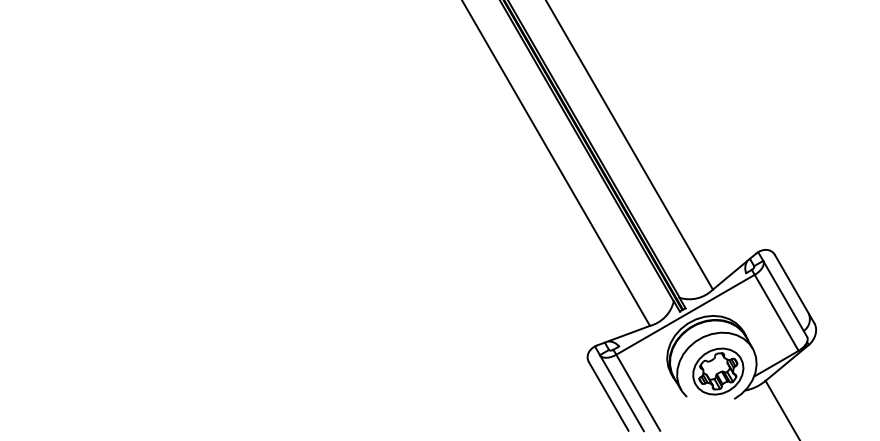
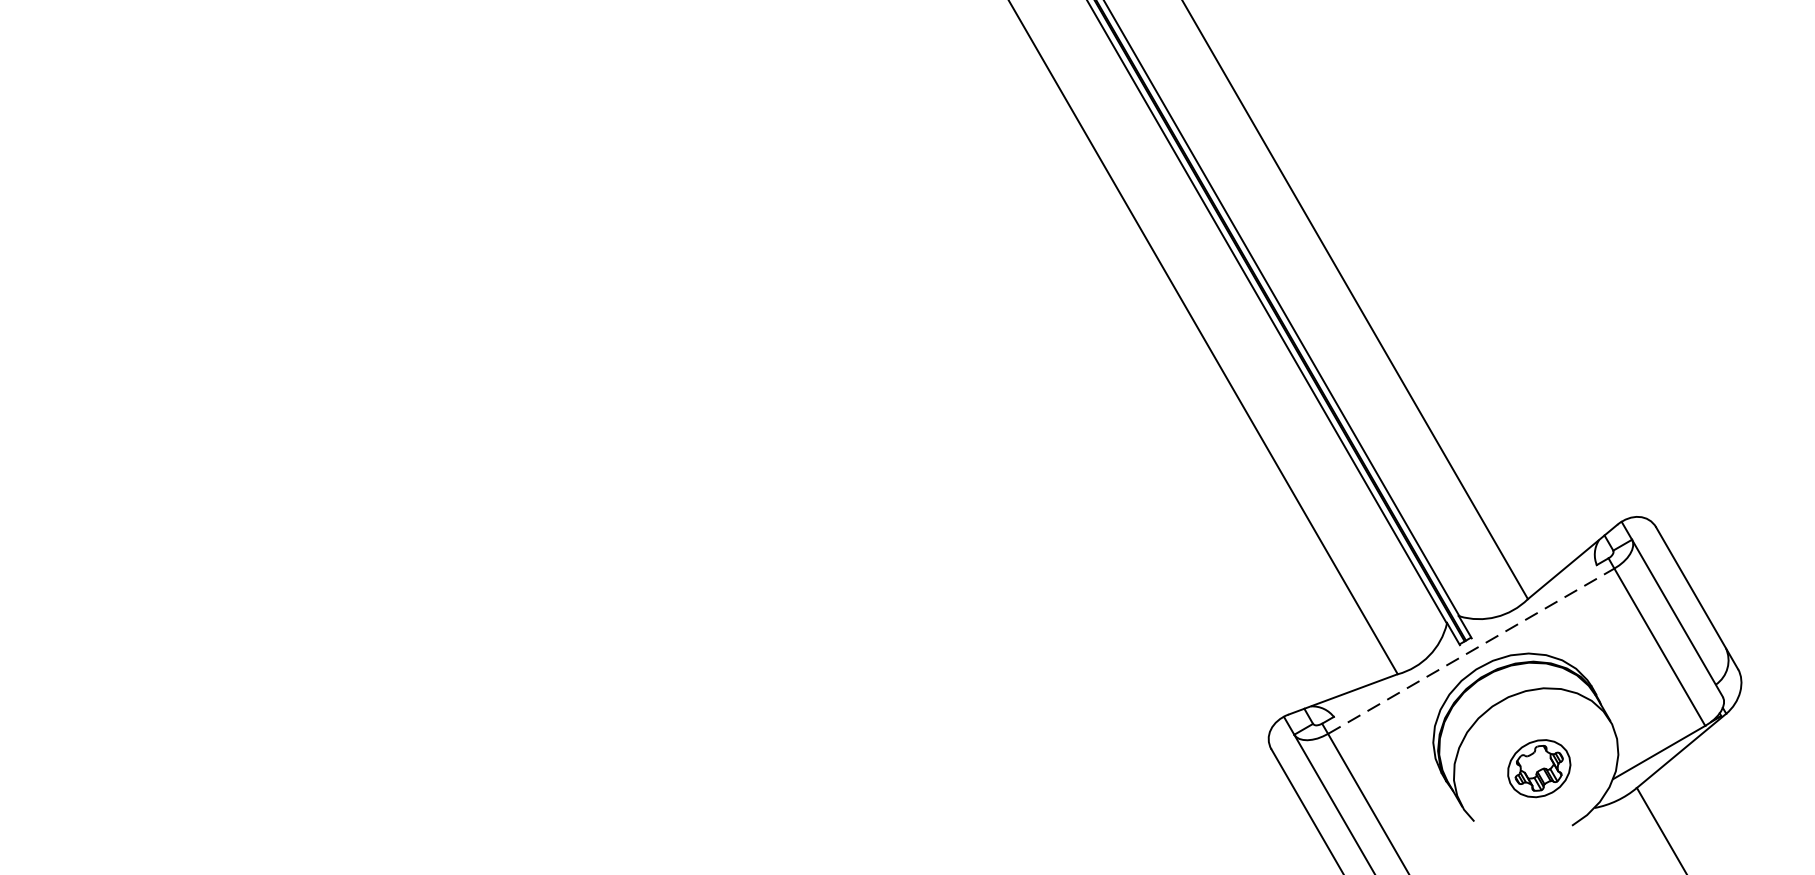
line: (685, 314) -> (1471, 650), solid -> dashed
part: (718, 371) -> (1539, 768), size x0.6

